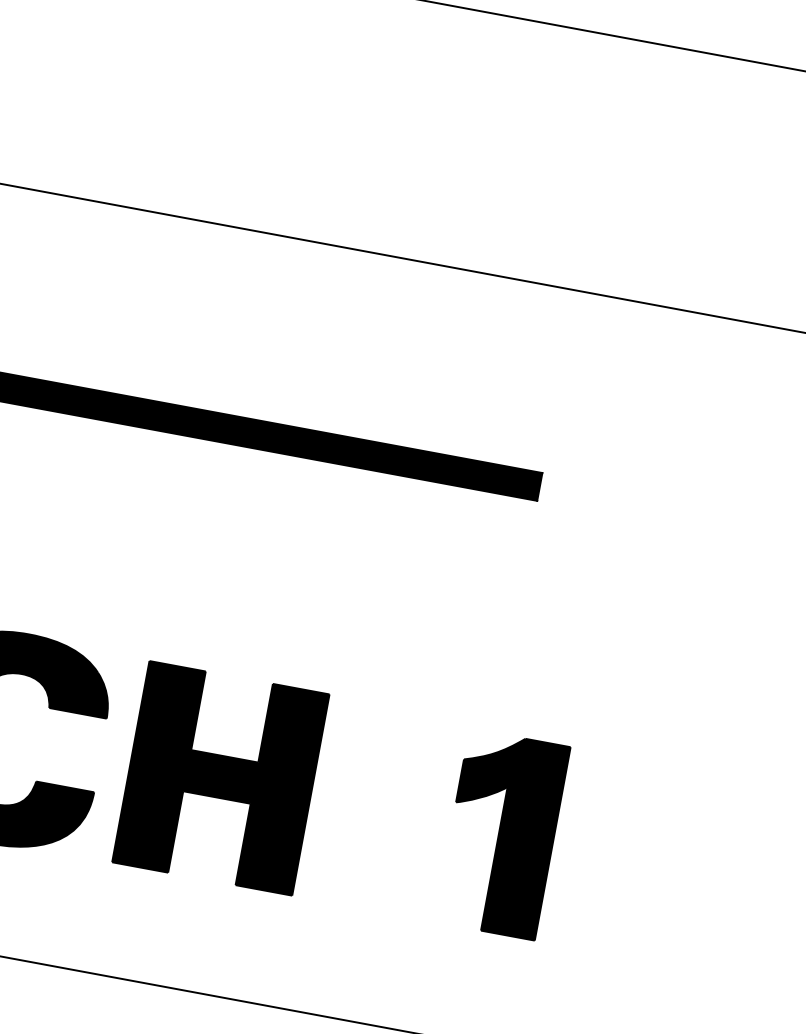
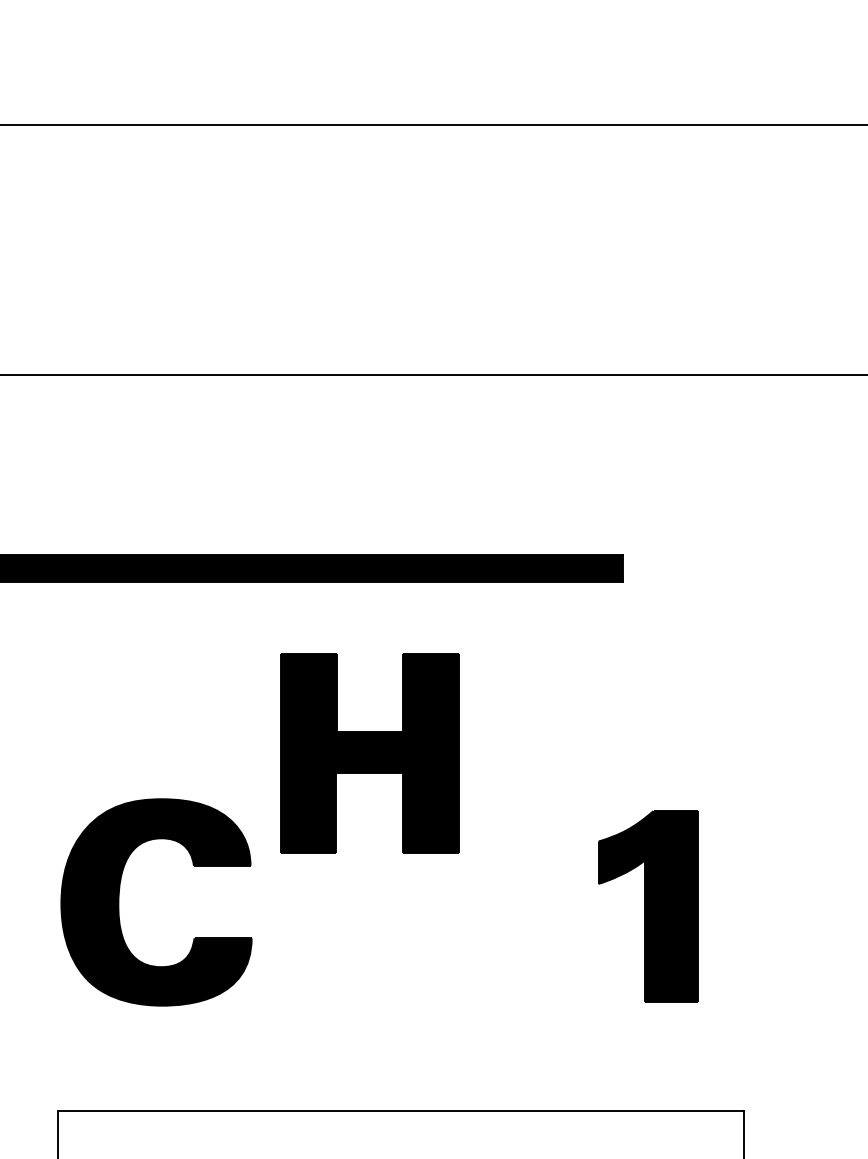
part: (220, 778) -> (369, 753), moved

